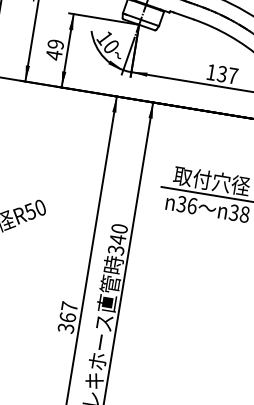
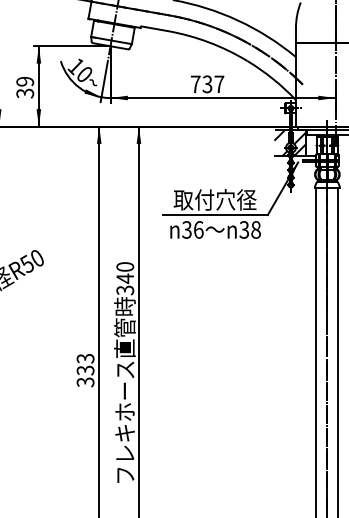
text: (54, 55) -> (25, 93), 49 -> 39
text: (211, 71) -> (195, 83), 137 -> 737
text: (68, 312) -> (85, 364), 367 -> 333

